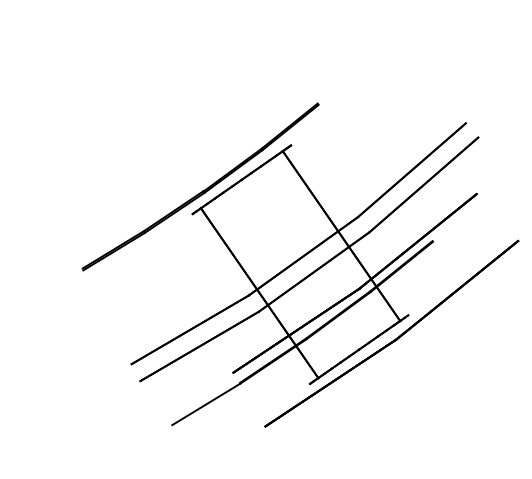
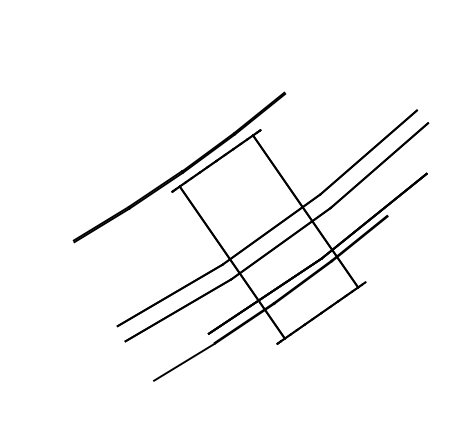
part: (391, 333) -> (350, 298), removed

